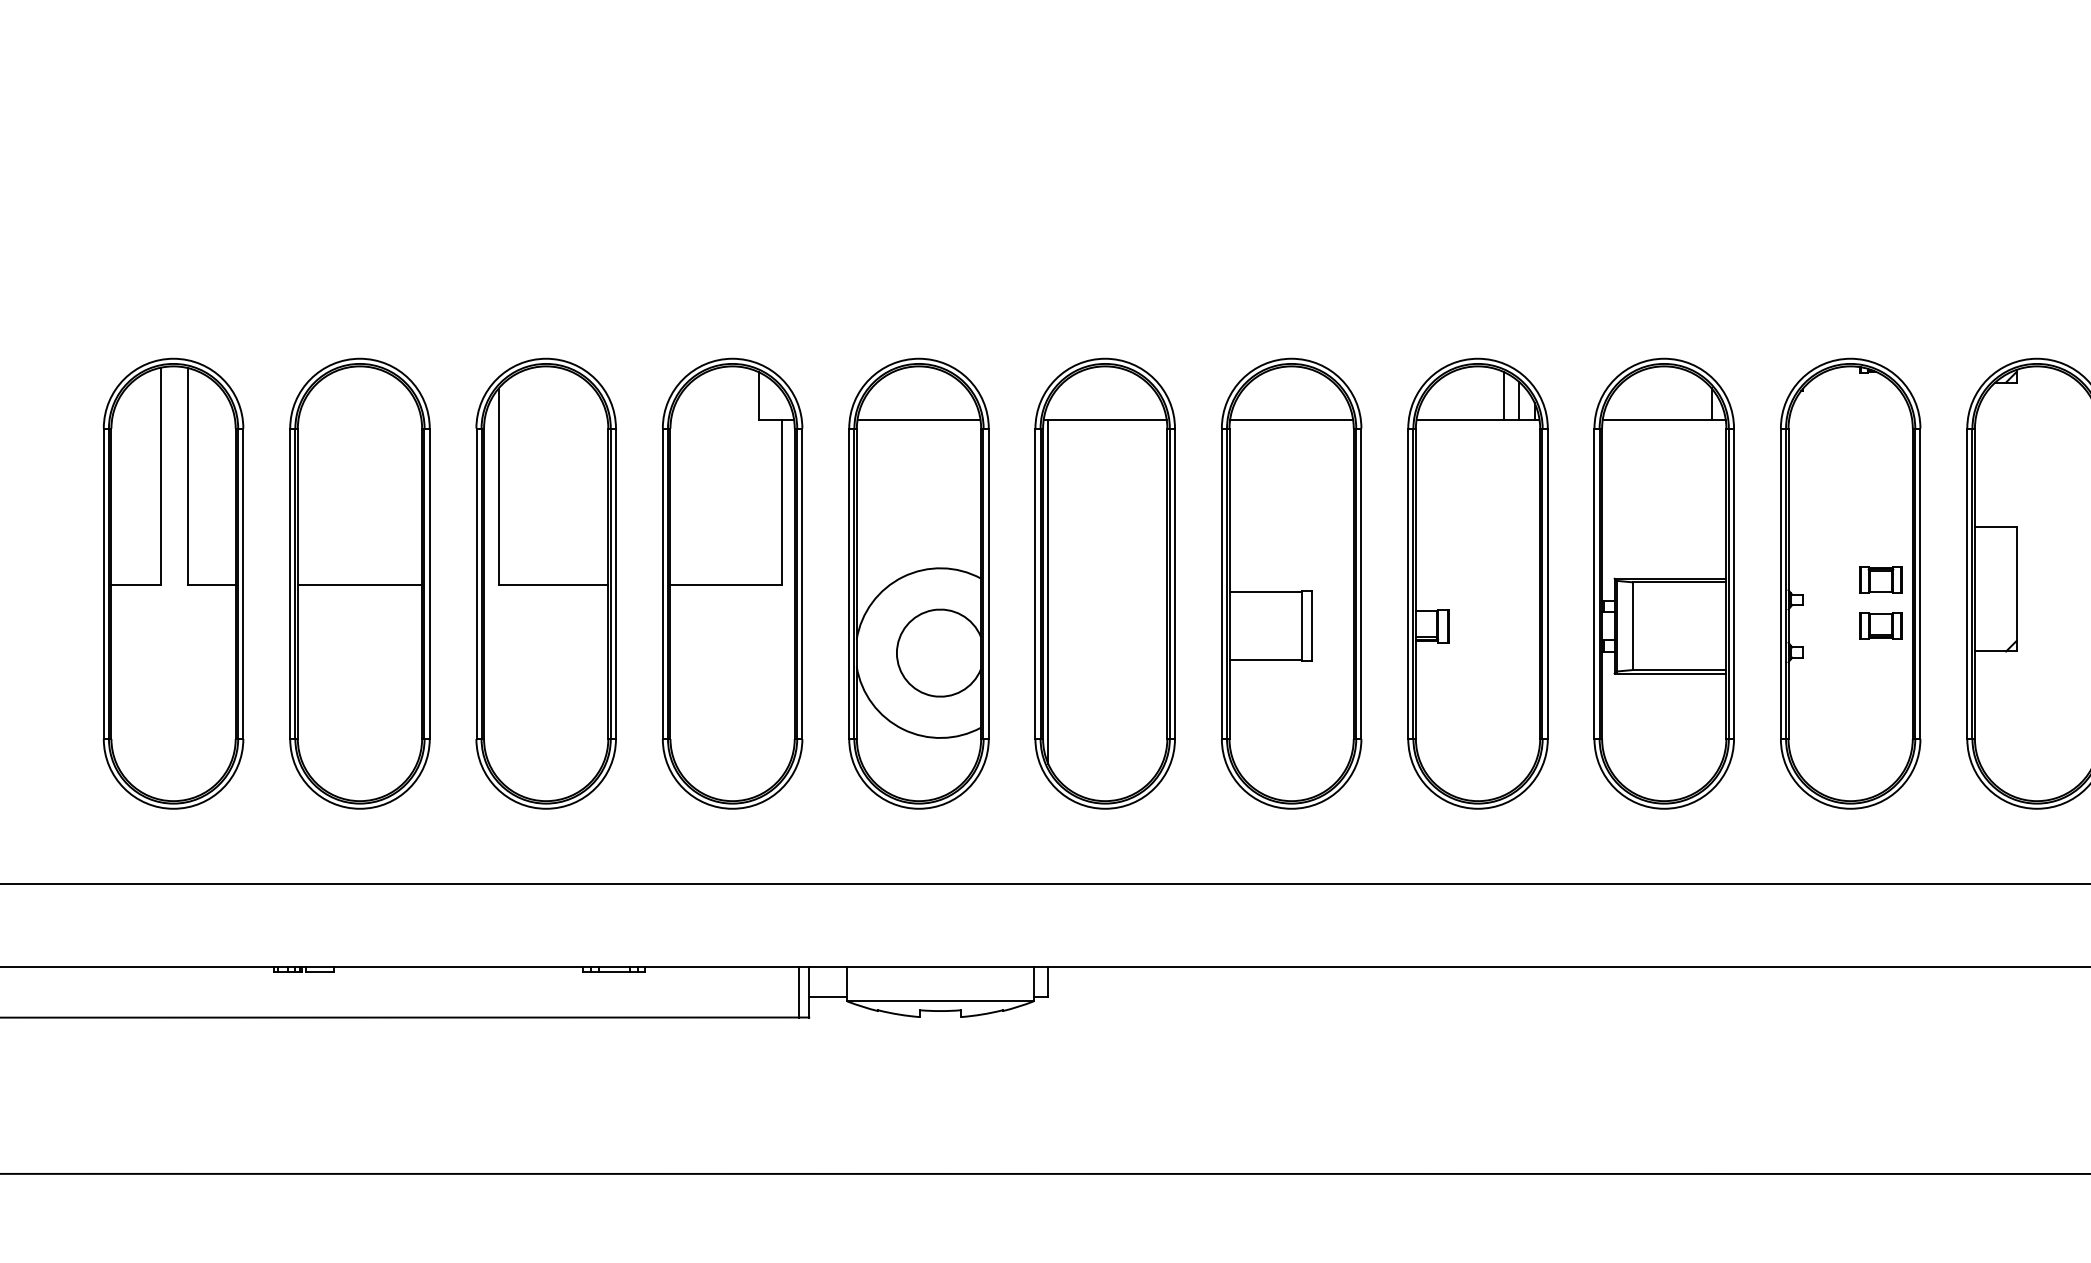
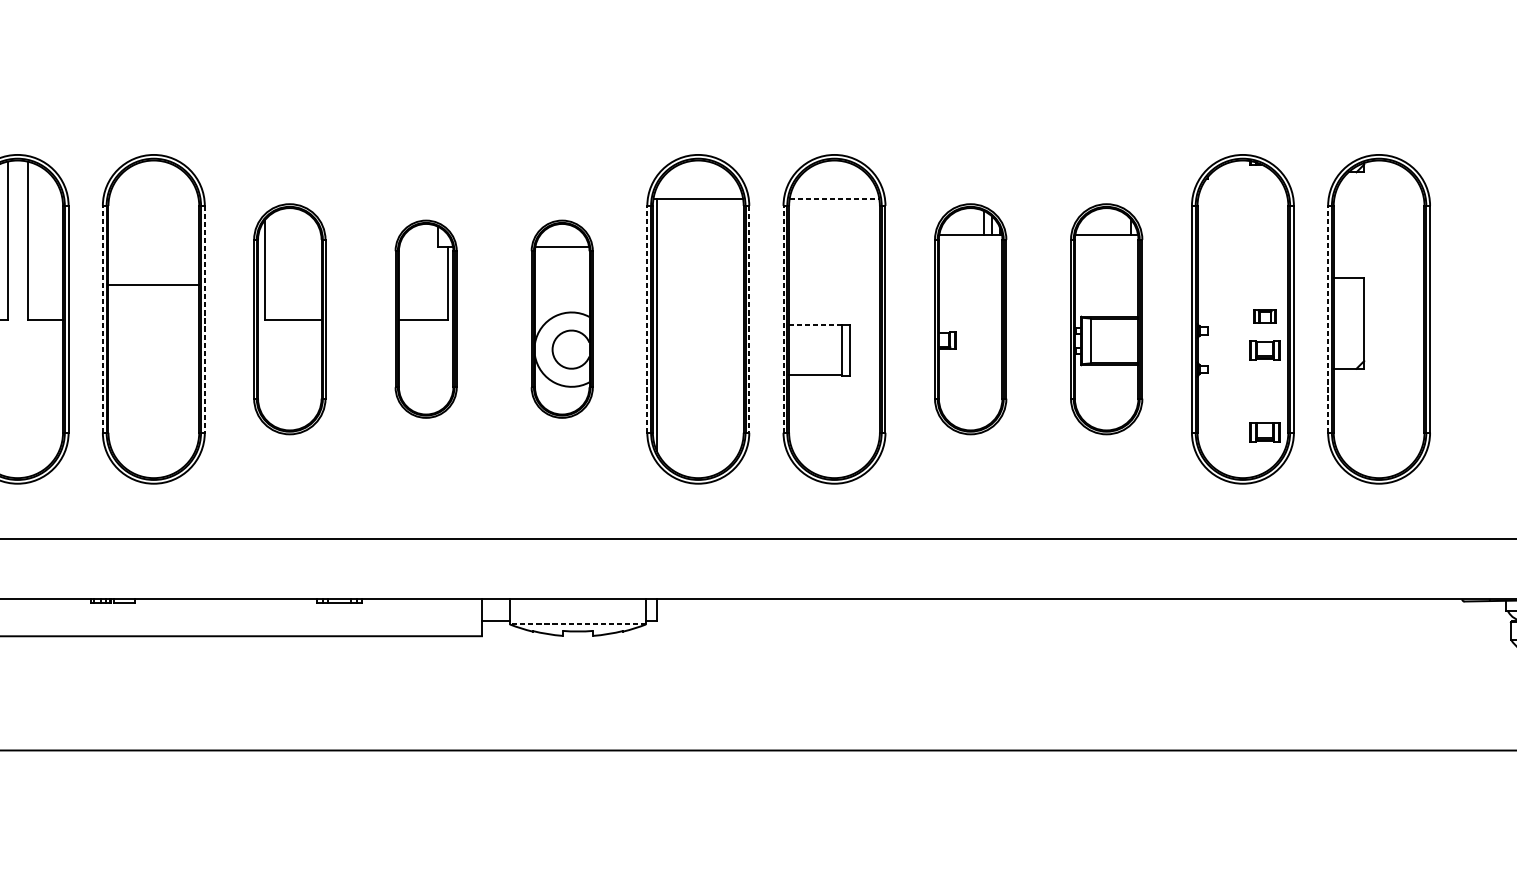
line: (1291, 419) -> (834, 199), solid -> dashed
part: (1880, 579) -> (1264, 316), size x0.7
line: (290, 583) -> (103, 319), solid -> dashed
part: (545, 583) -> (289, 319), size x0.7
part: (732, 583) -> (426, 319), size x0.6
part: (918, 583) -> (561, 319), size x0.6
line: (1035, 583) -> (647, 319), solid -> dashed
line: (1221, 583) -> (783, 319), solid -> dashed
part: (1477, 583) -> (970, 319), size x0.7
part: (1663, 583) -> (1106, 319), size x0.7
line: (1967, 583) -> (1328, 319), solid -> dashed
line: (359, 584) -> (153, 284), moved
line: (429, 584) -> (204, 319), solid -> dashed
line: (1175, 584) -> (749, 319), solid -> dashed
line: (1265, 592) -> (815, 325), solid -> dashed
part: (1880, 737) -> (1264, 431), added
line: (798, 991) -> (474, 617), removed
line: (939, 1001) -> (577, 624), solid -> dashed

